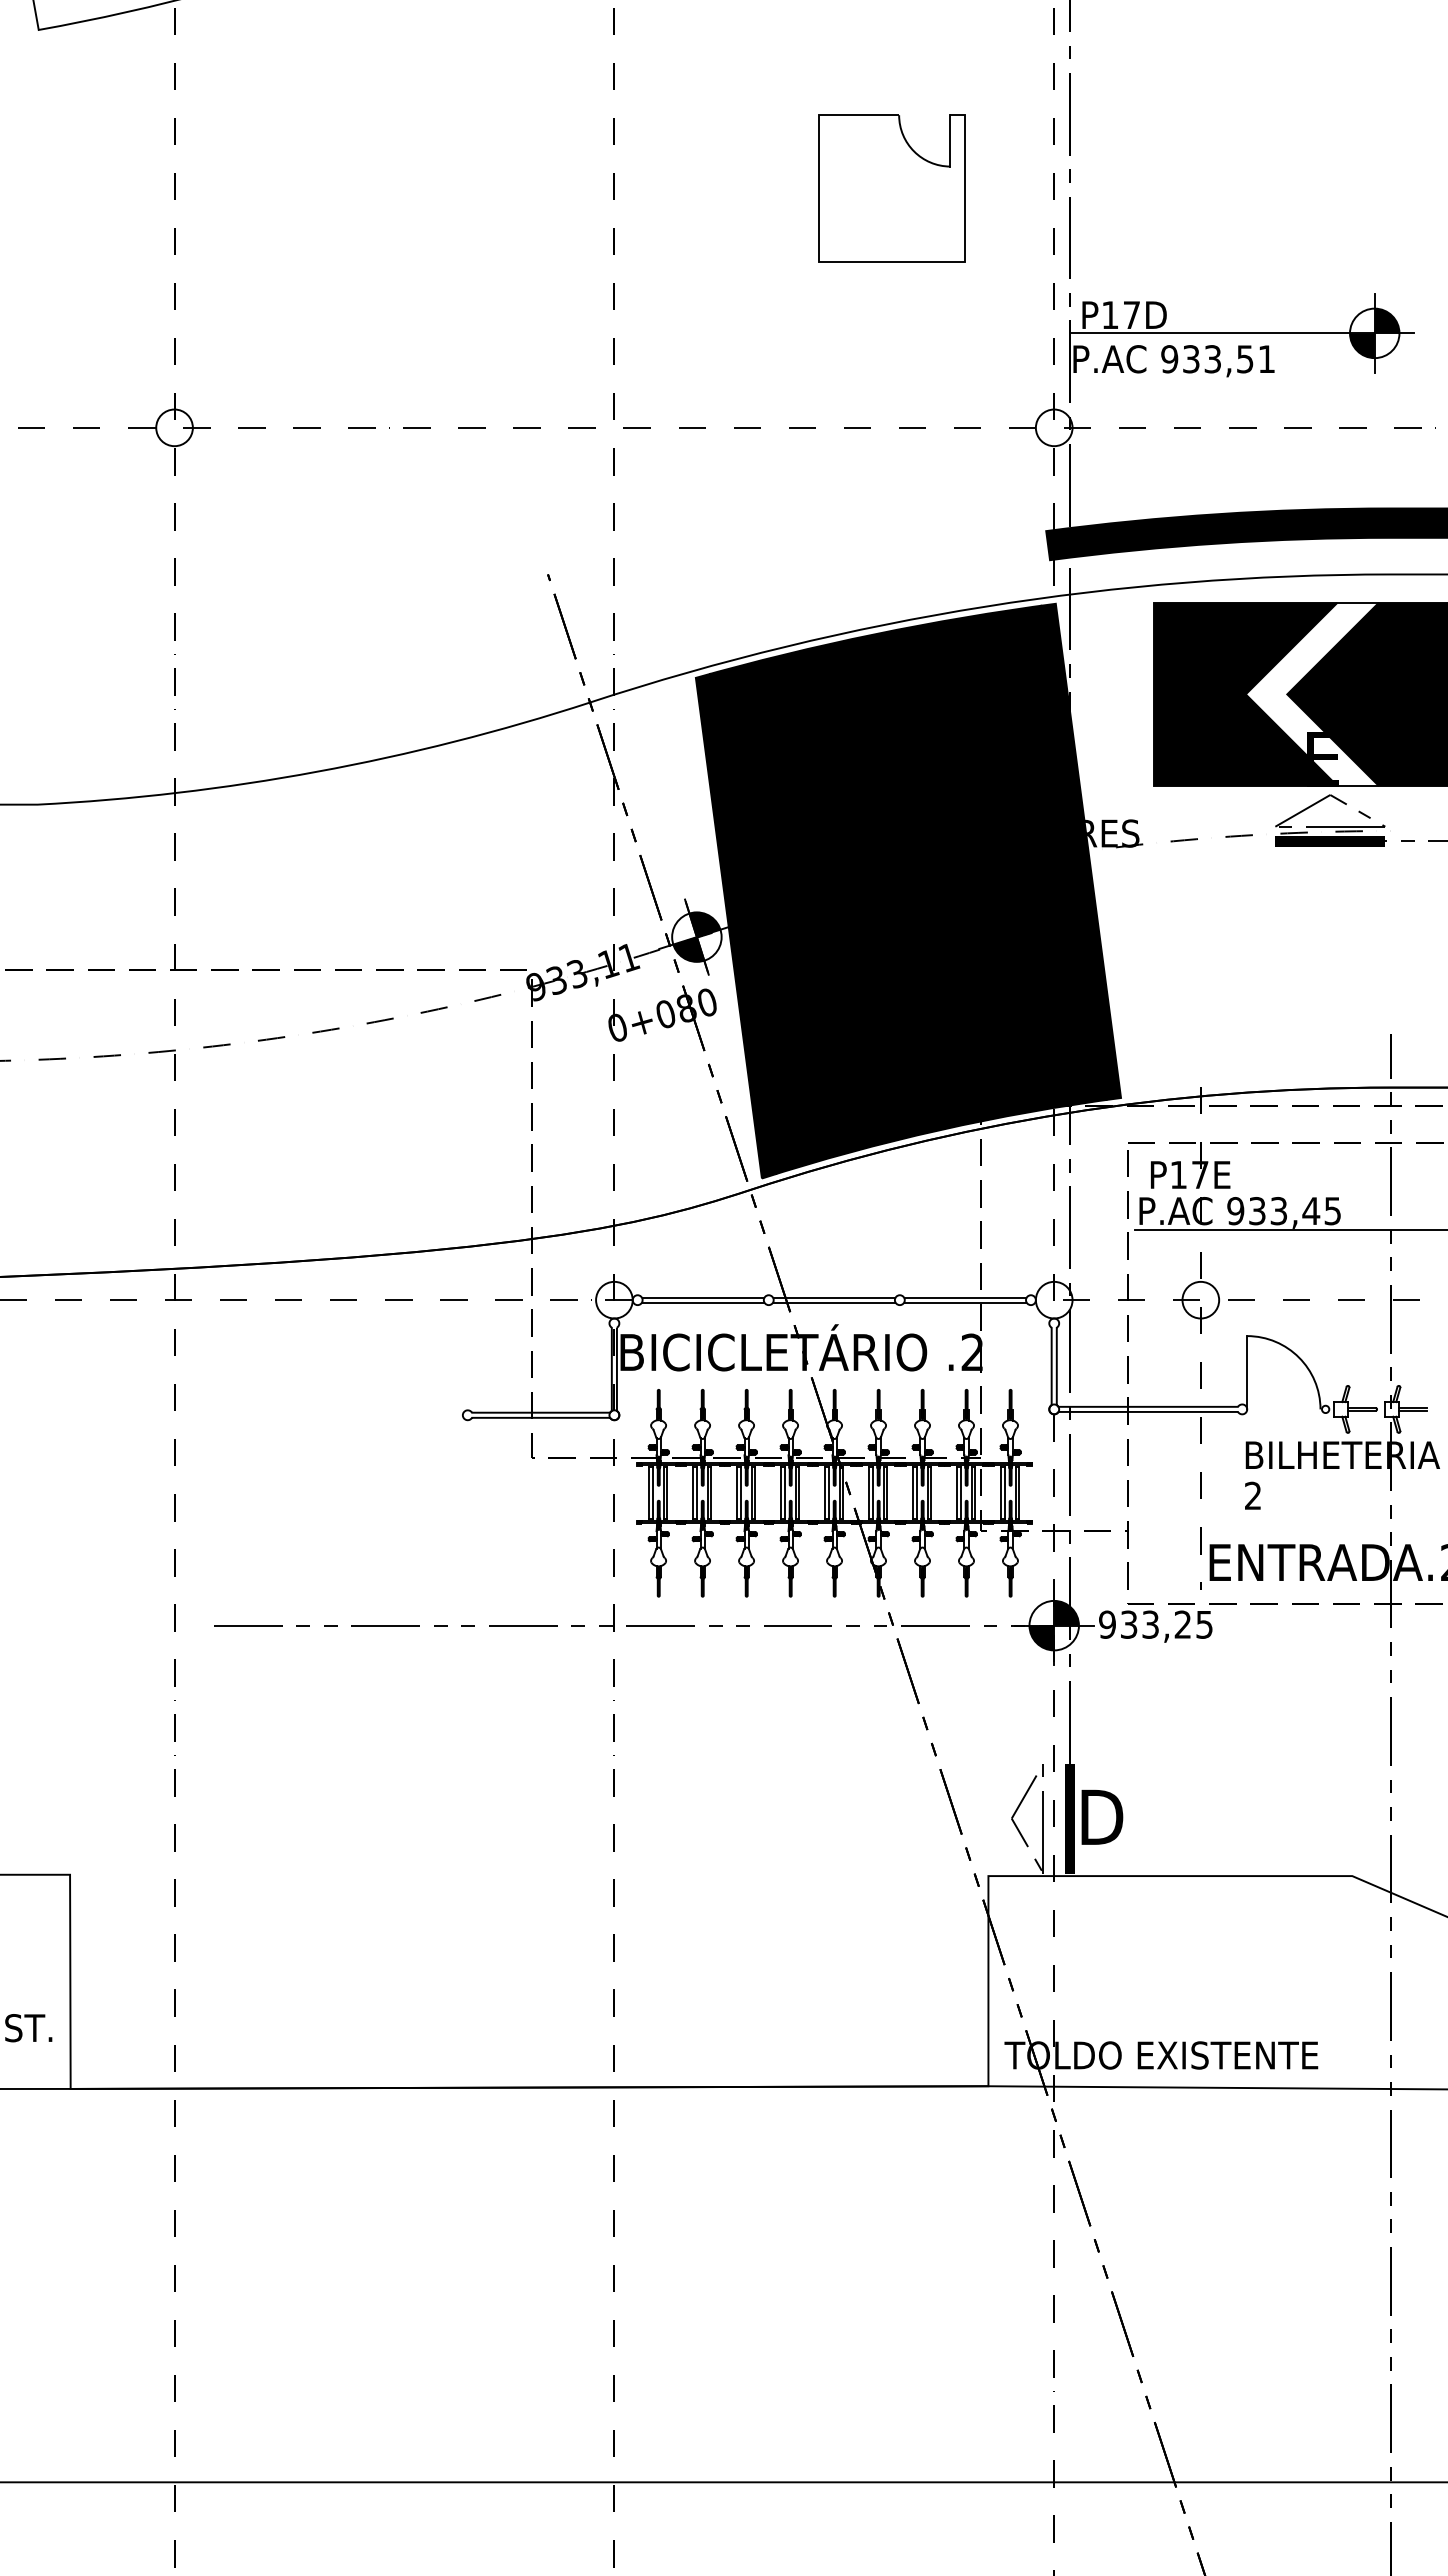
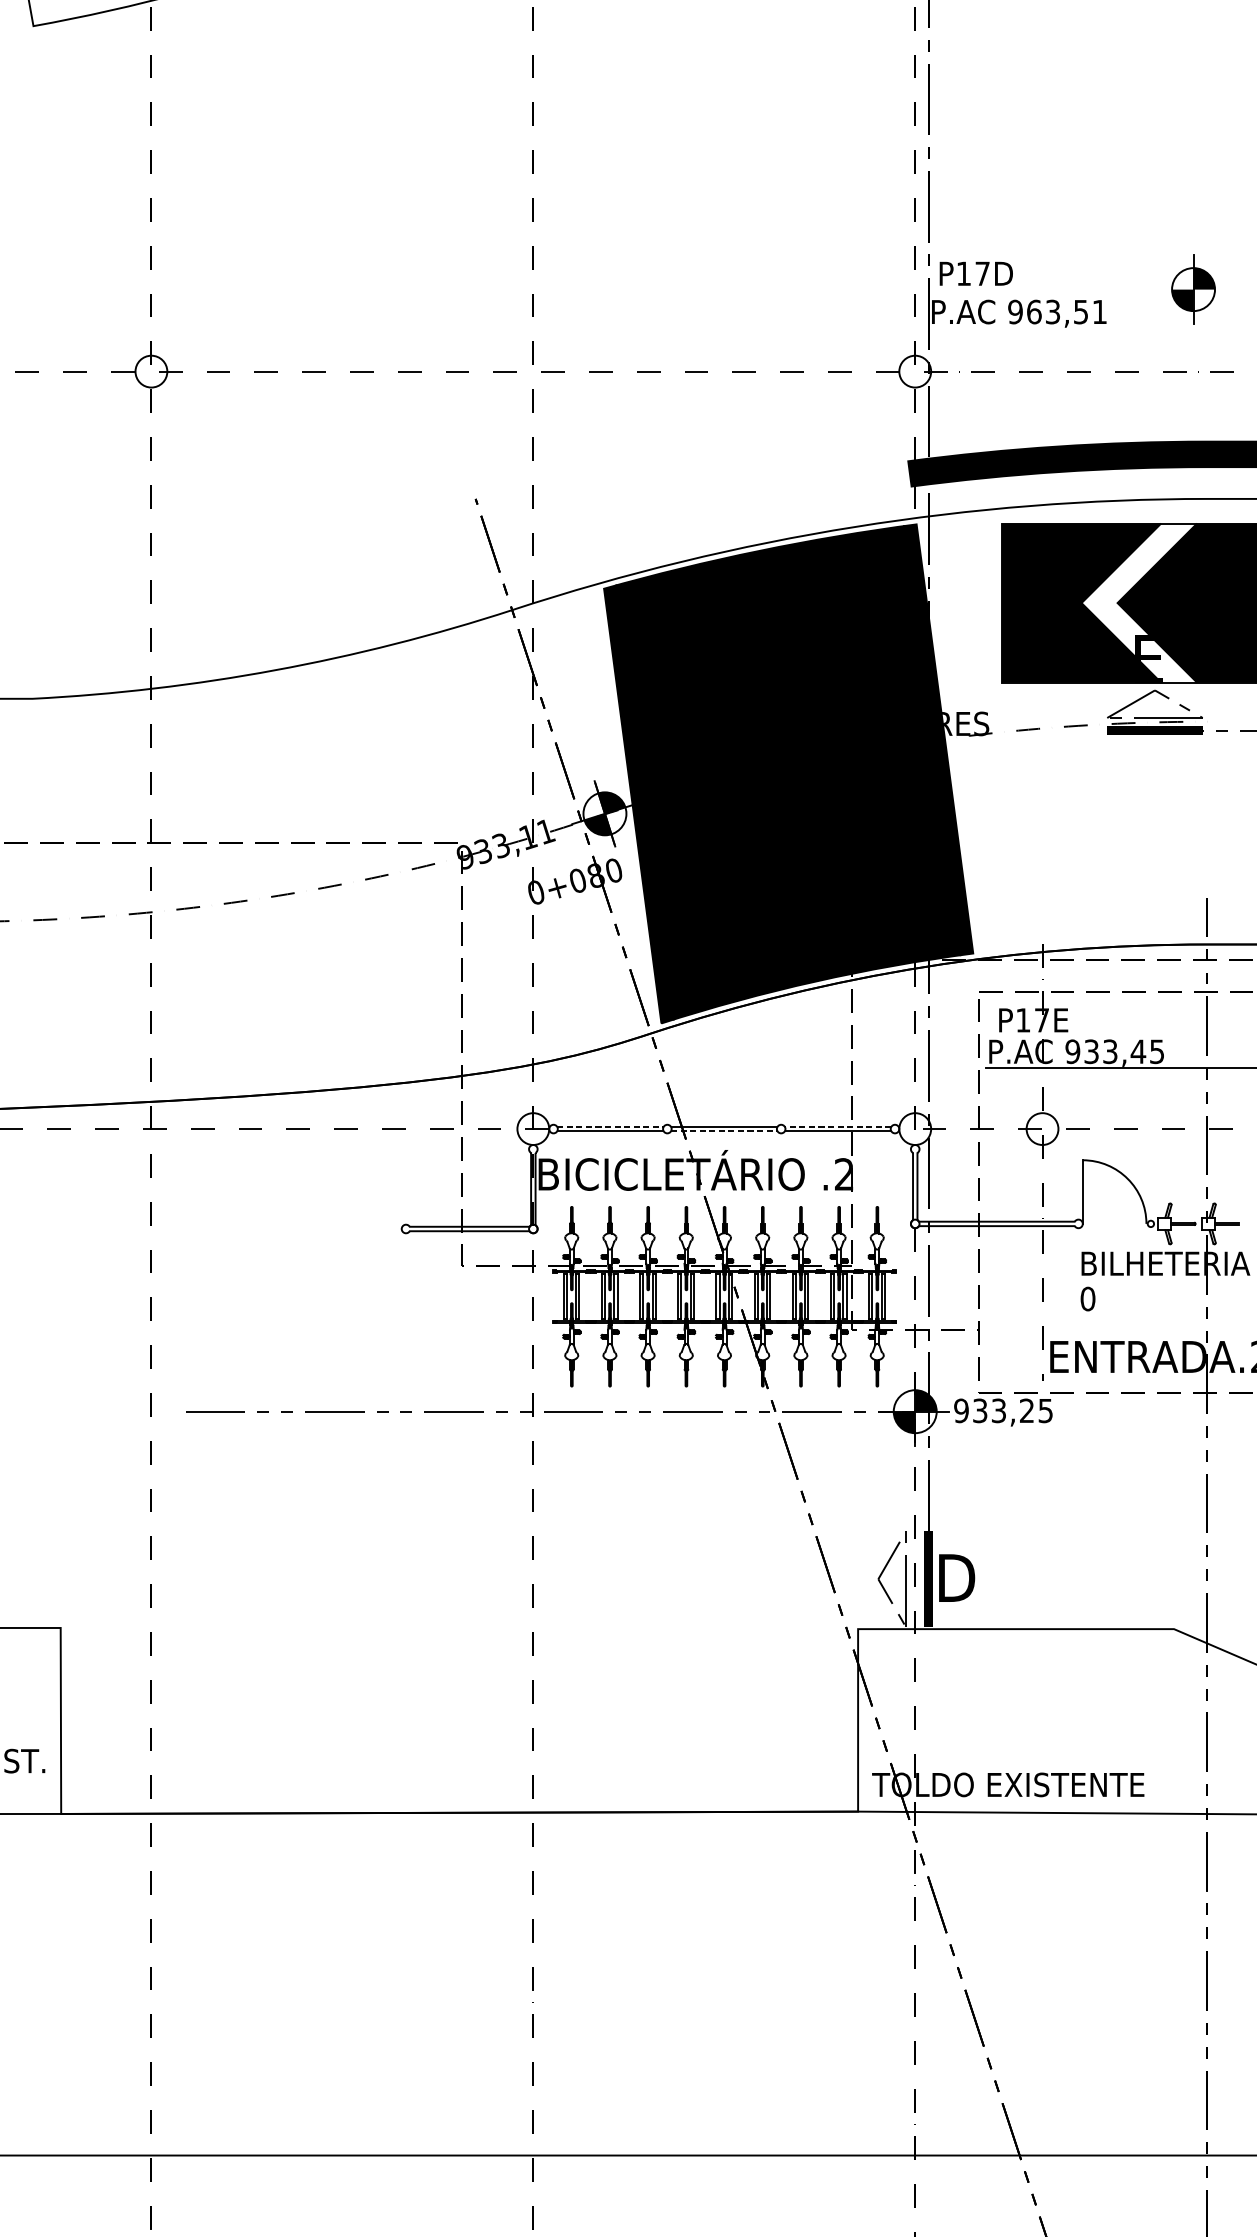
part: (891, 188) -> (773, 163), removed
line: (1241, 333) -> (1077, 289), removed
text: (1191, 359) -> (1034, 312), 933,51 -> 963,51
line: (703, 1297) -> (610, 1126), solid -> dashed
line: (964, 1297) -> (837, 1126), solid -> dashed
line: (834, 1302) -> (724, 1131), solid -> dashed
text: (1252, 1495) -> (1087, 1298), 2 -> 0

